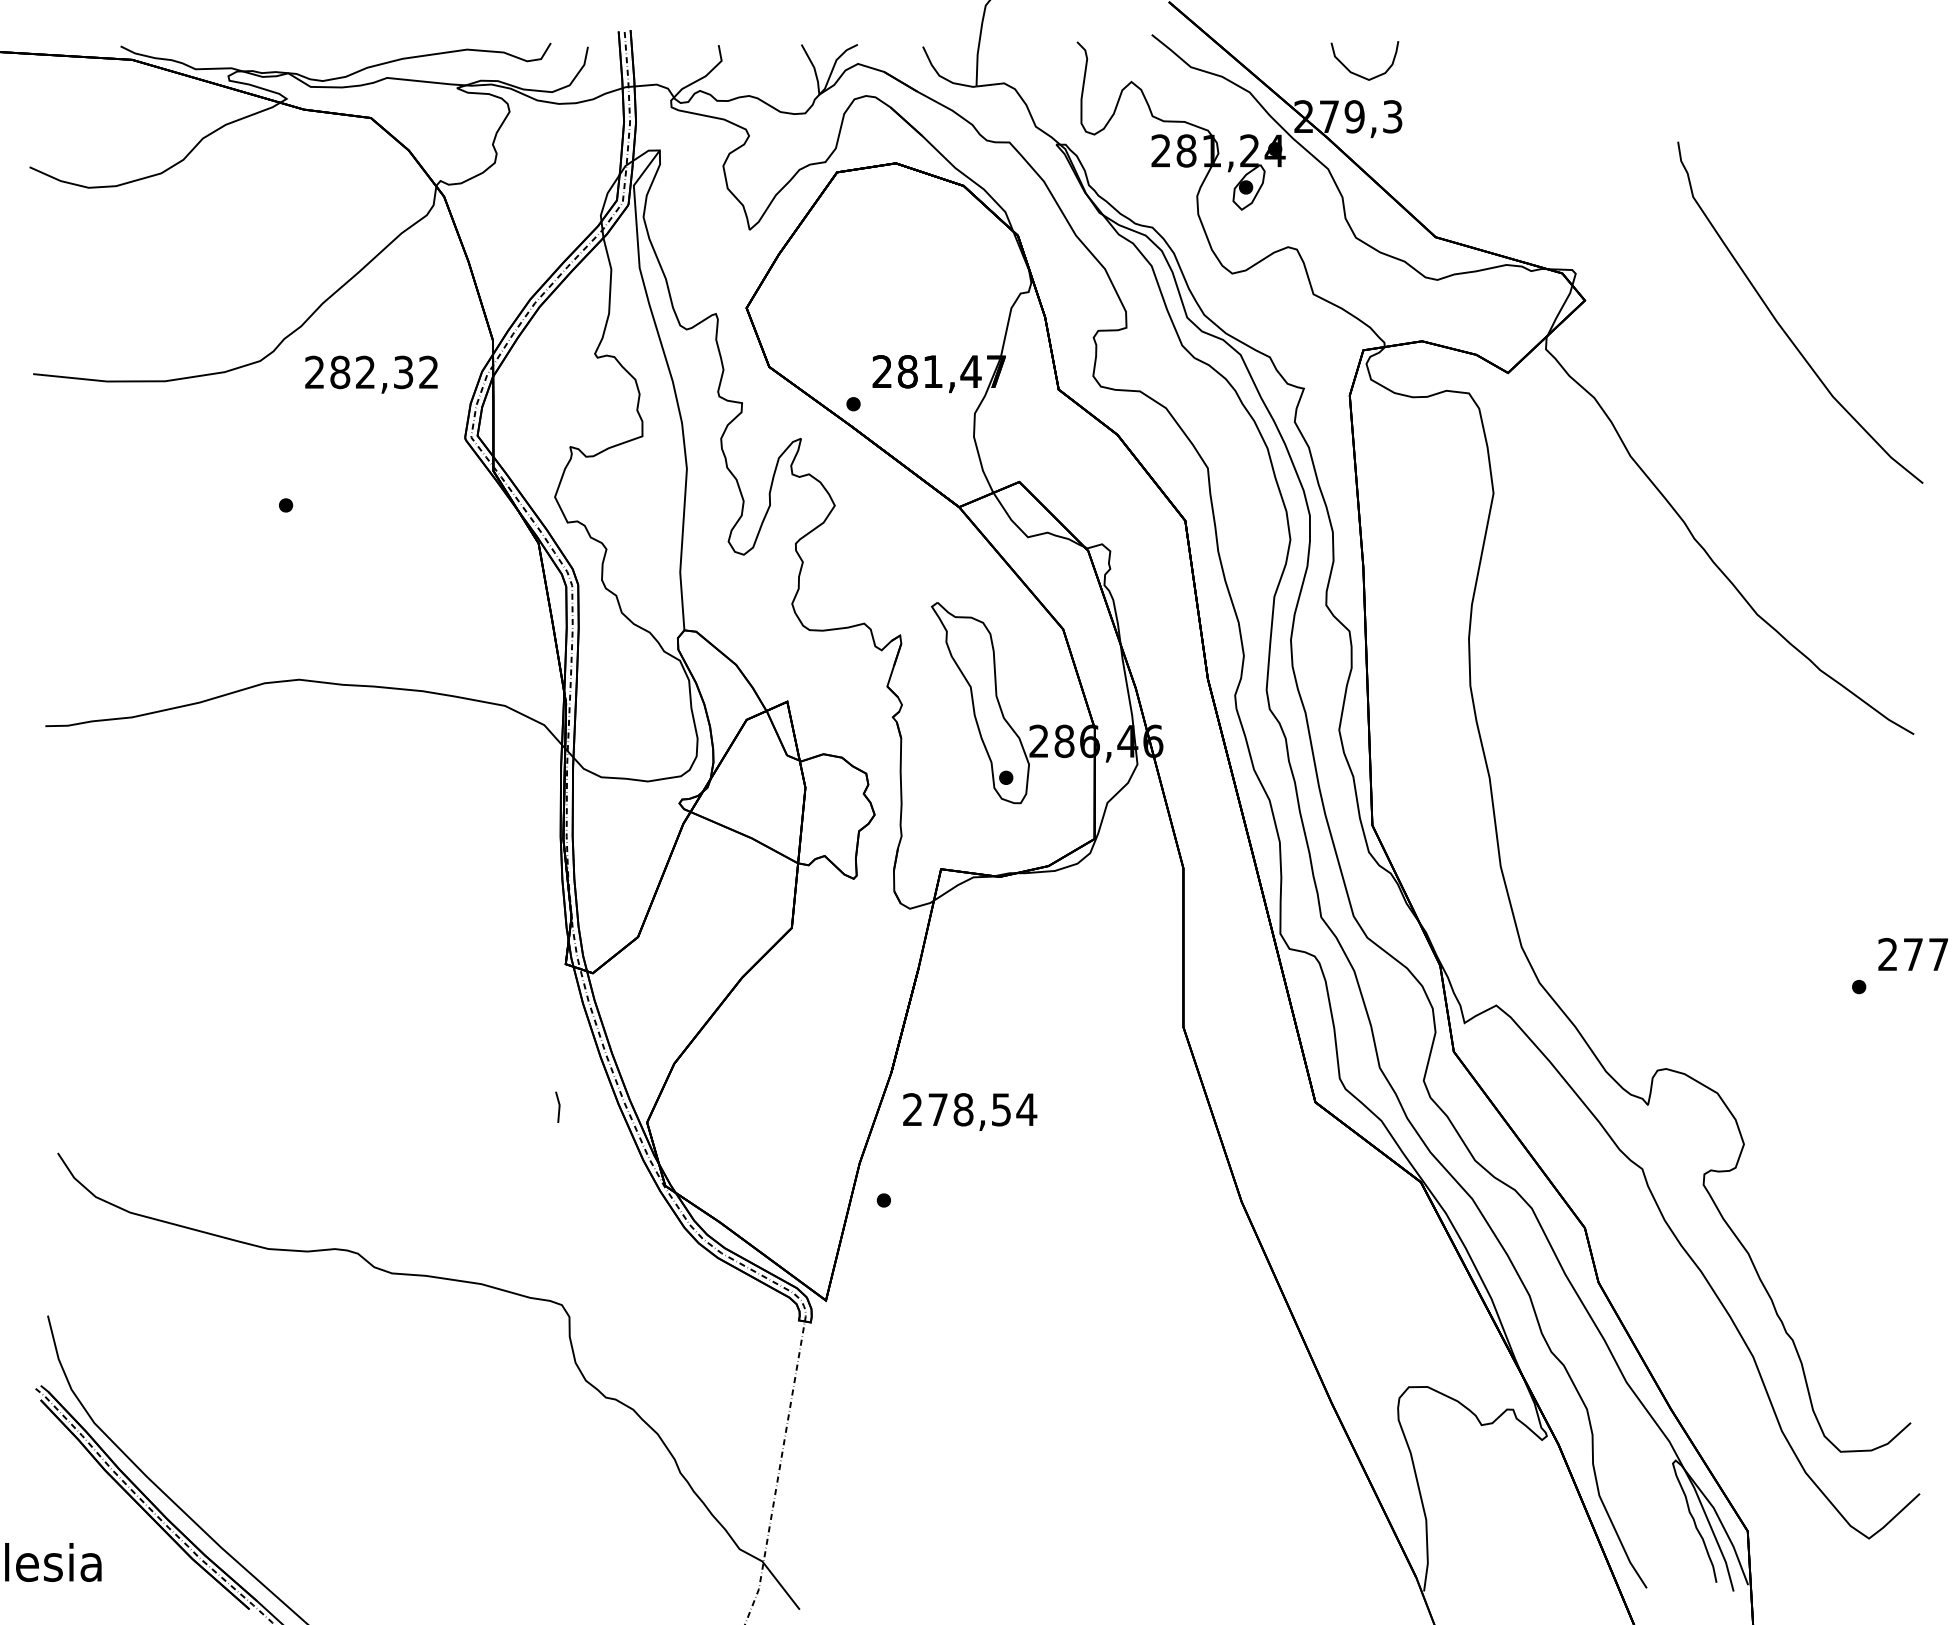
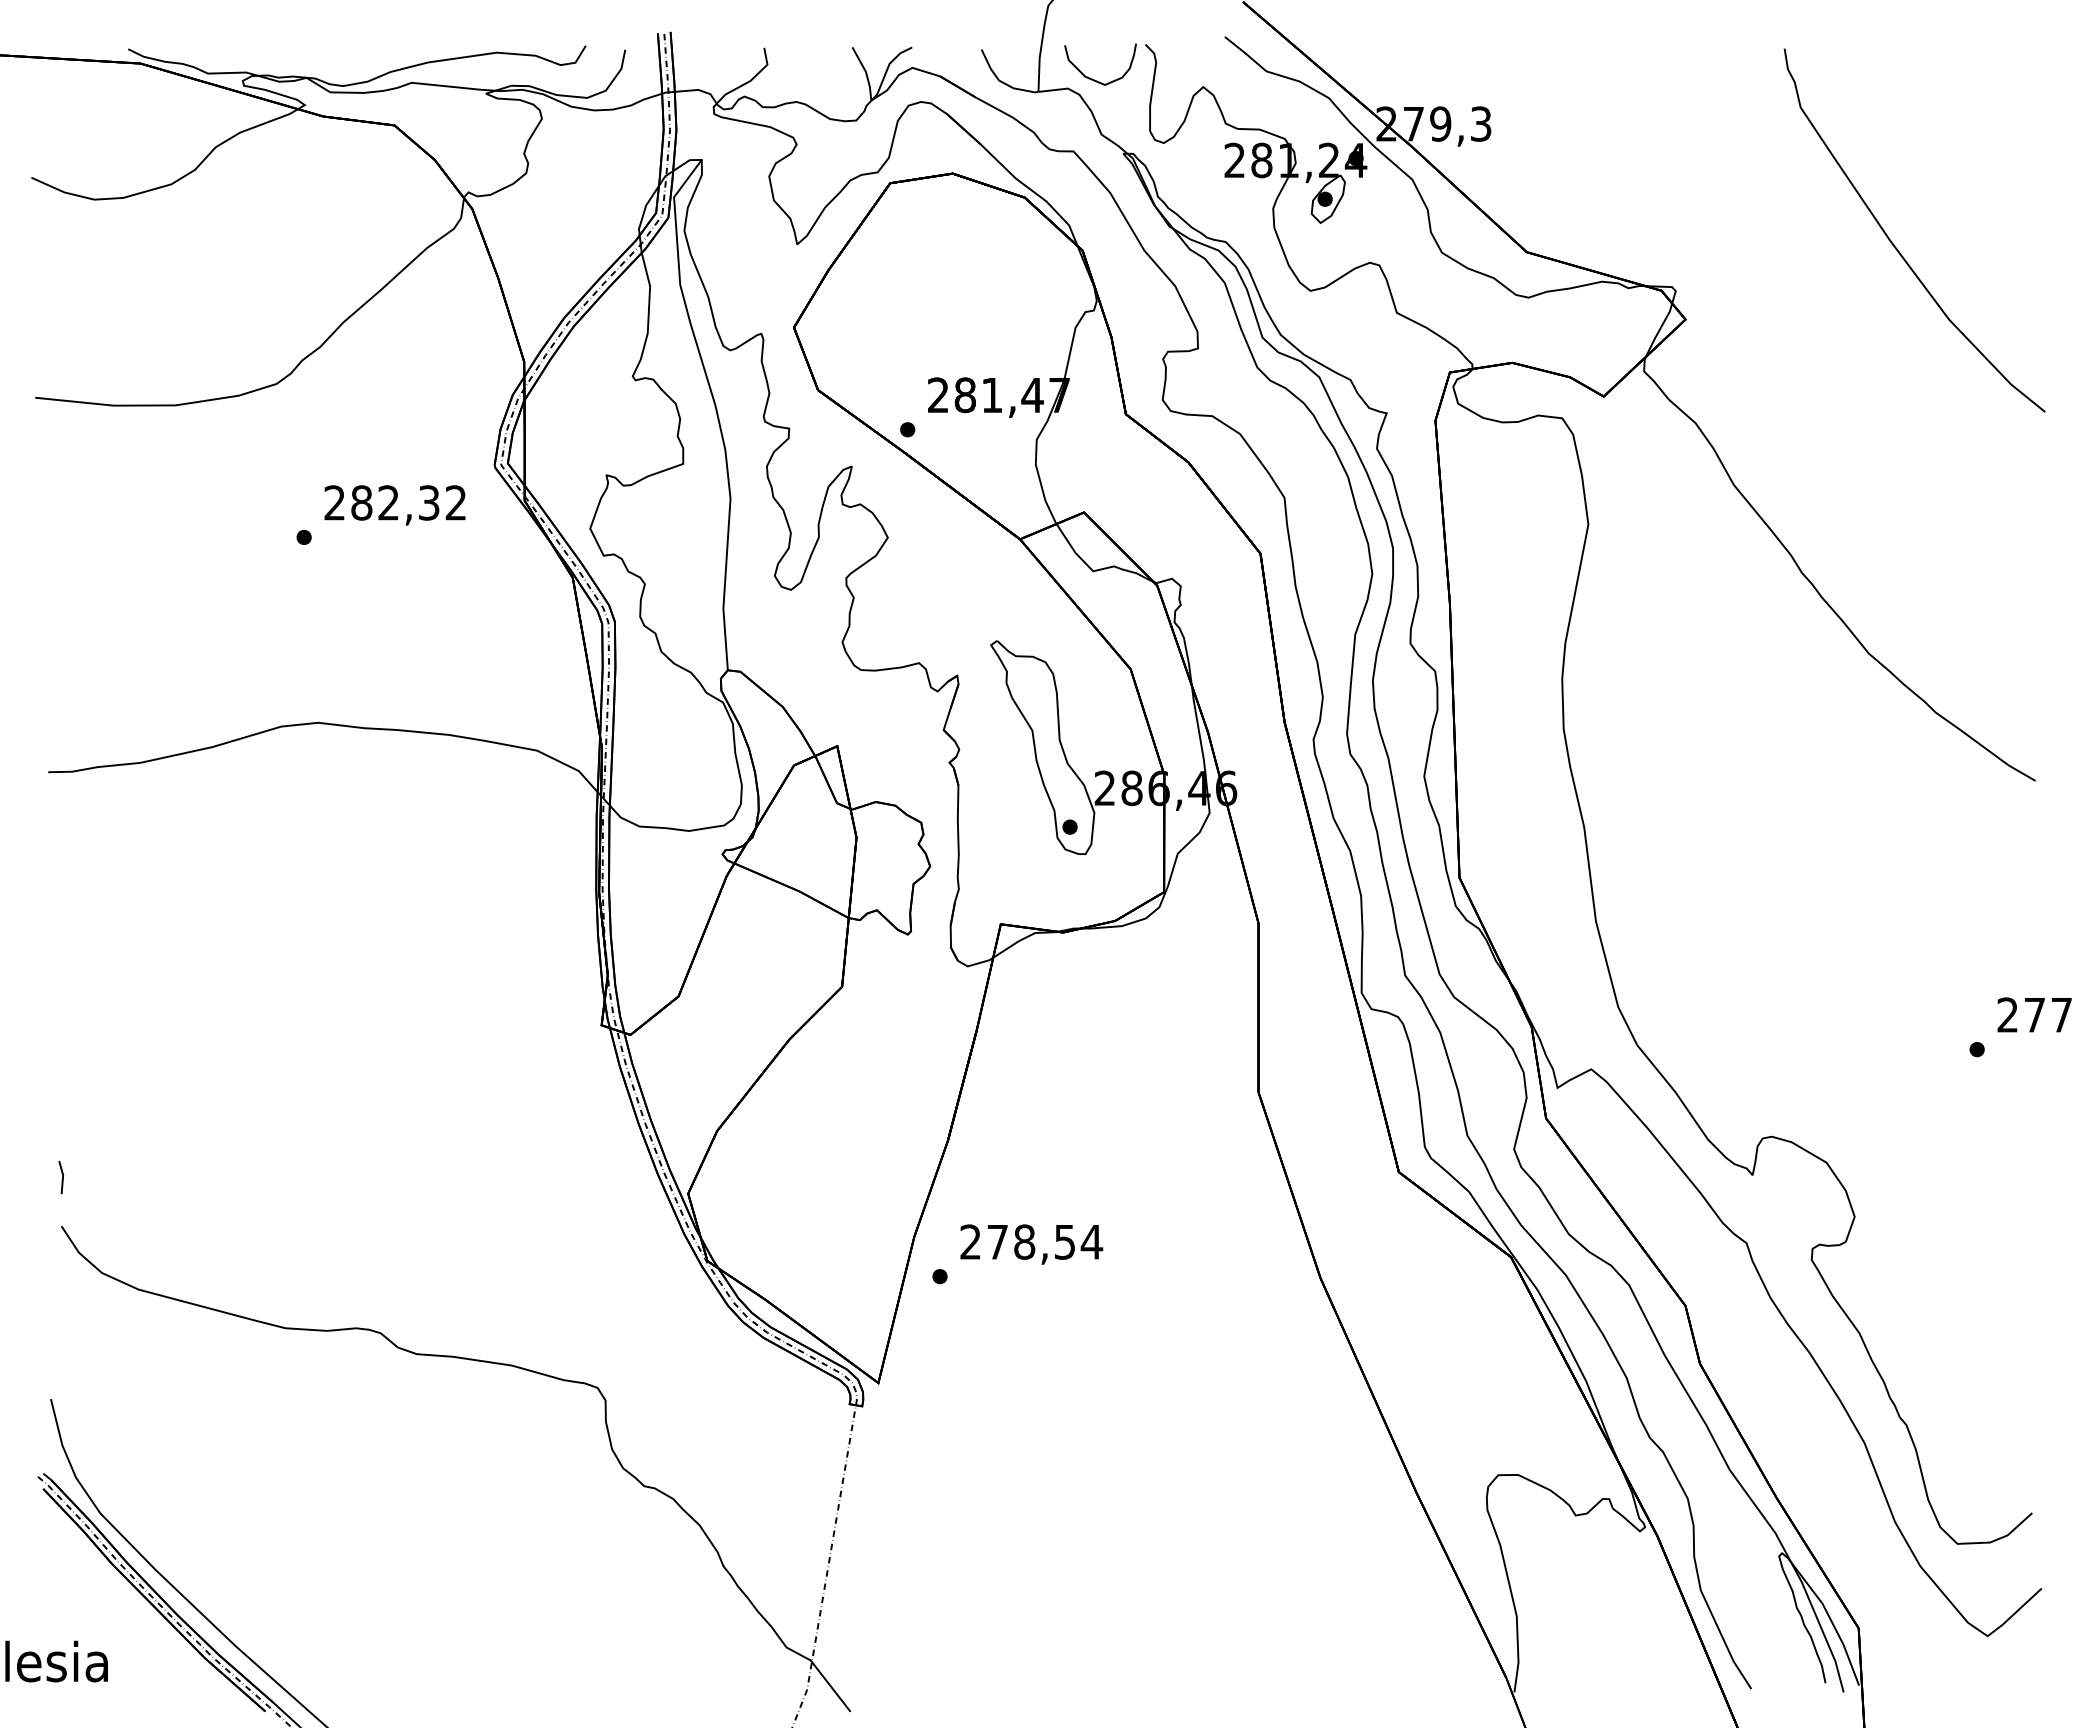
curve: (1357, 73) -> (1092, 78), moved
curve: (1781, 325) -> (1894, 244), moved
text: (370, 374) -> (394, 505), moved
line: (559, 1107) -> (62, 1177), moved
text: (969, 1111) -> (1031, 1244), moved

